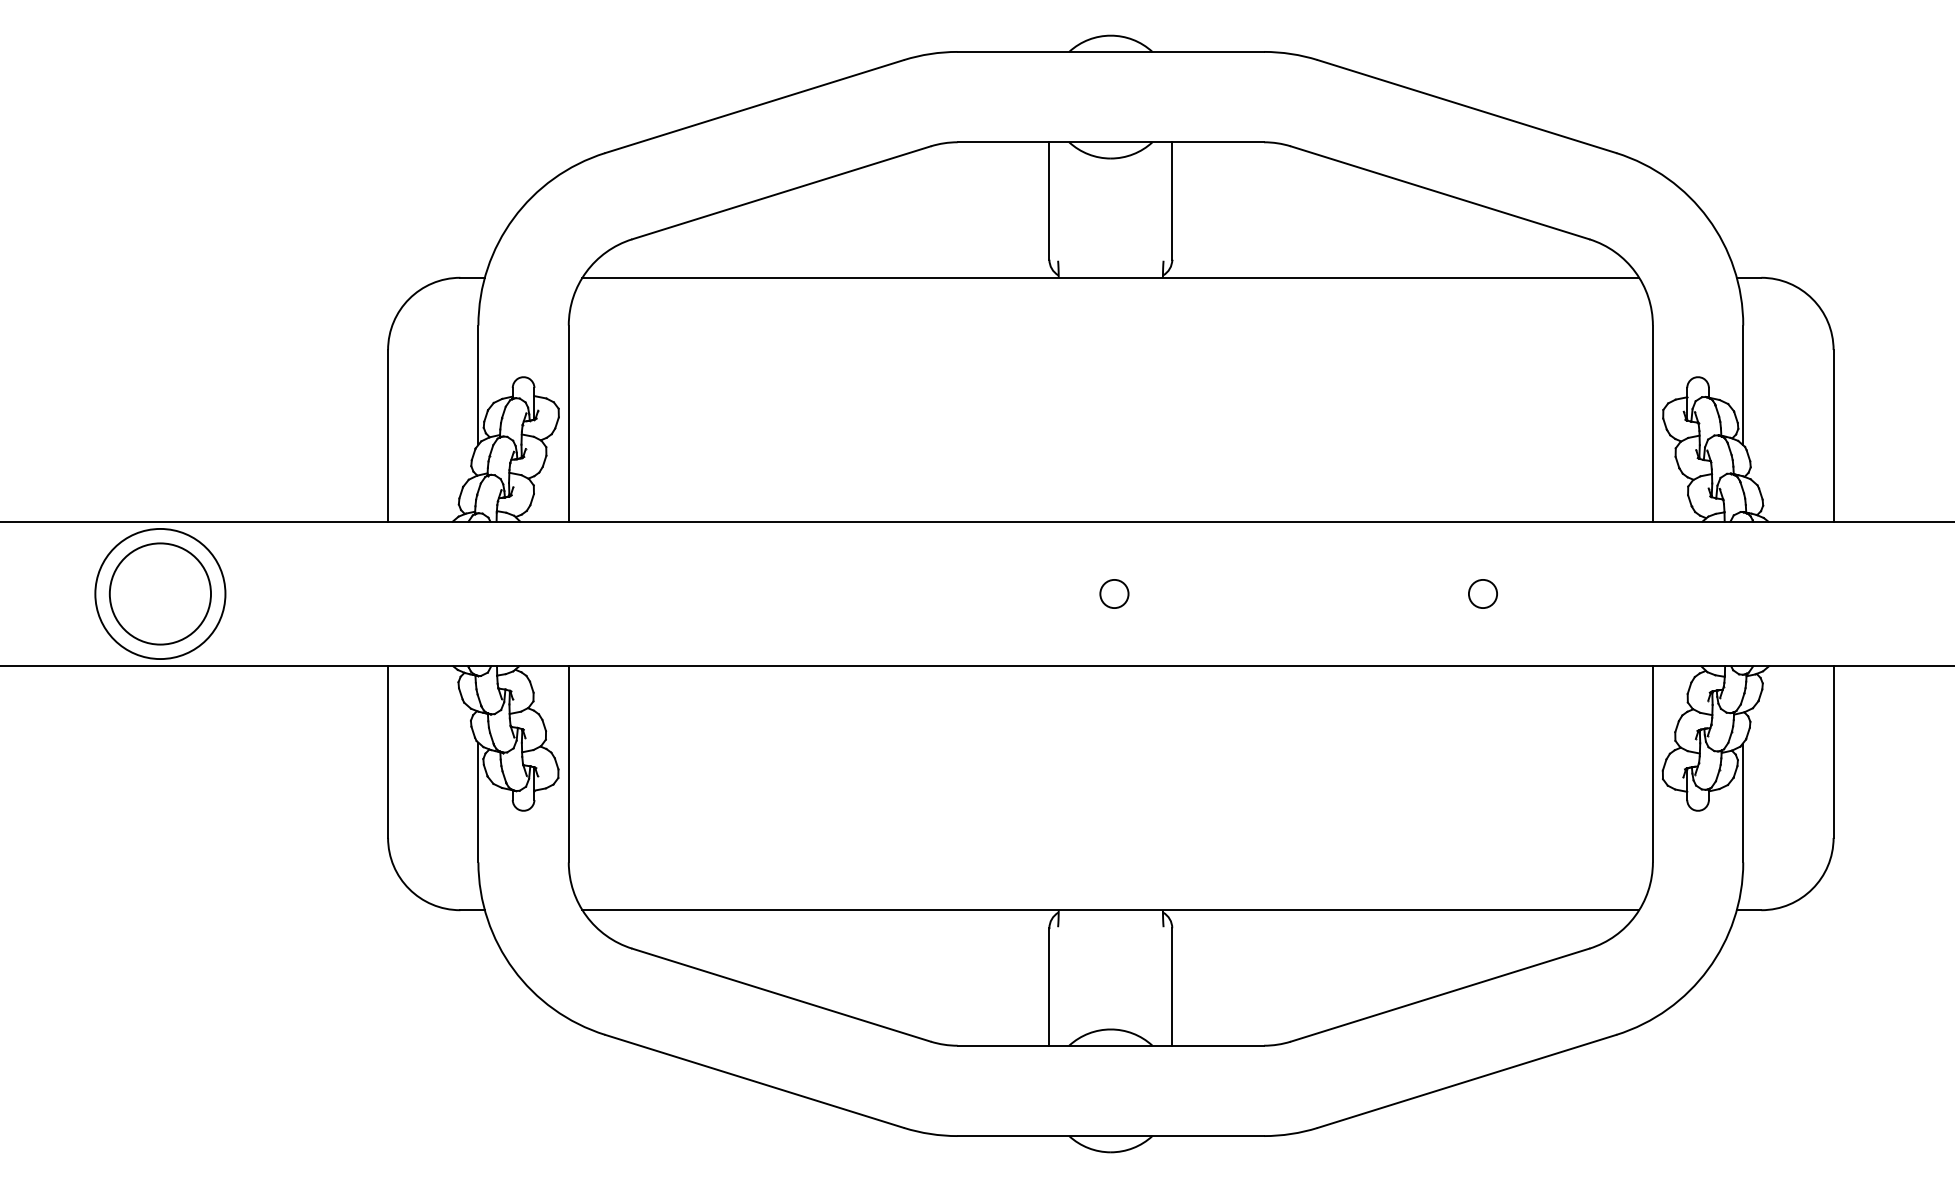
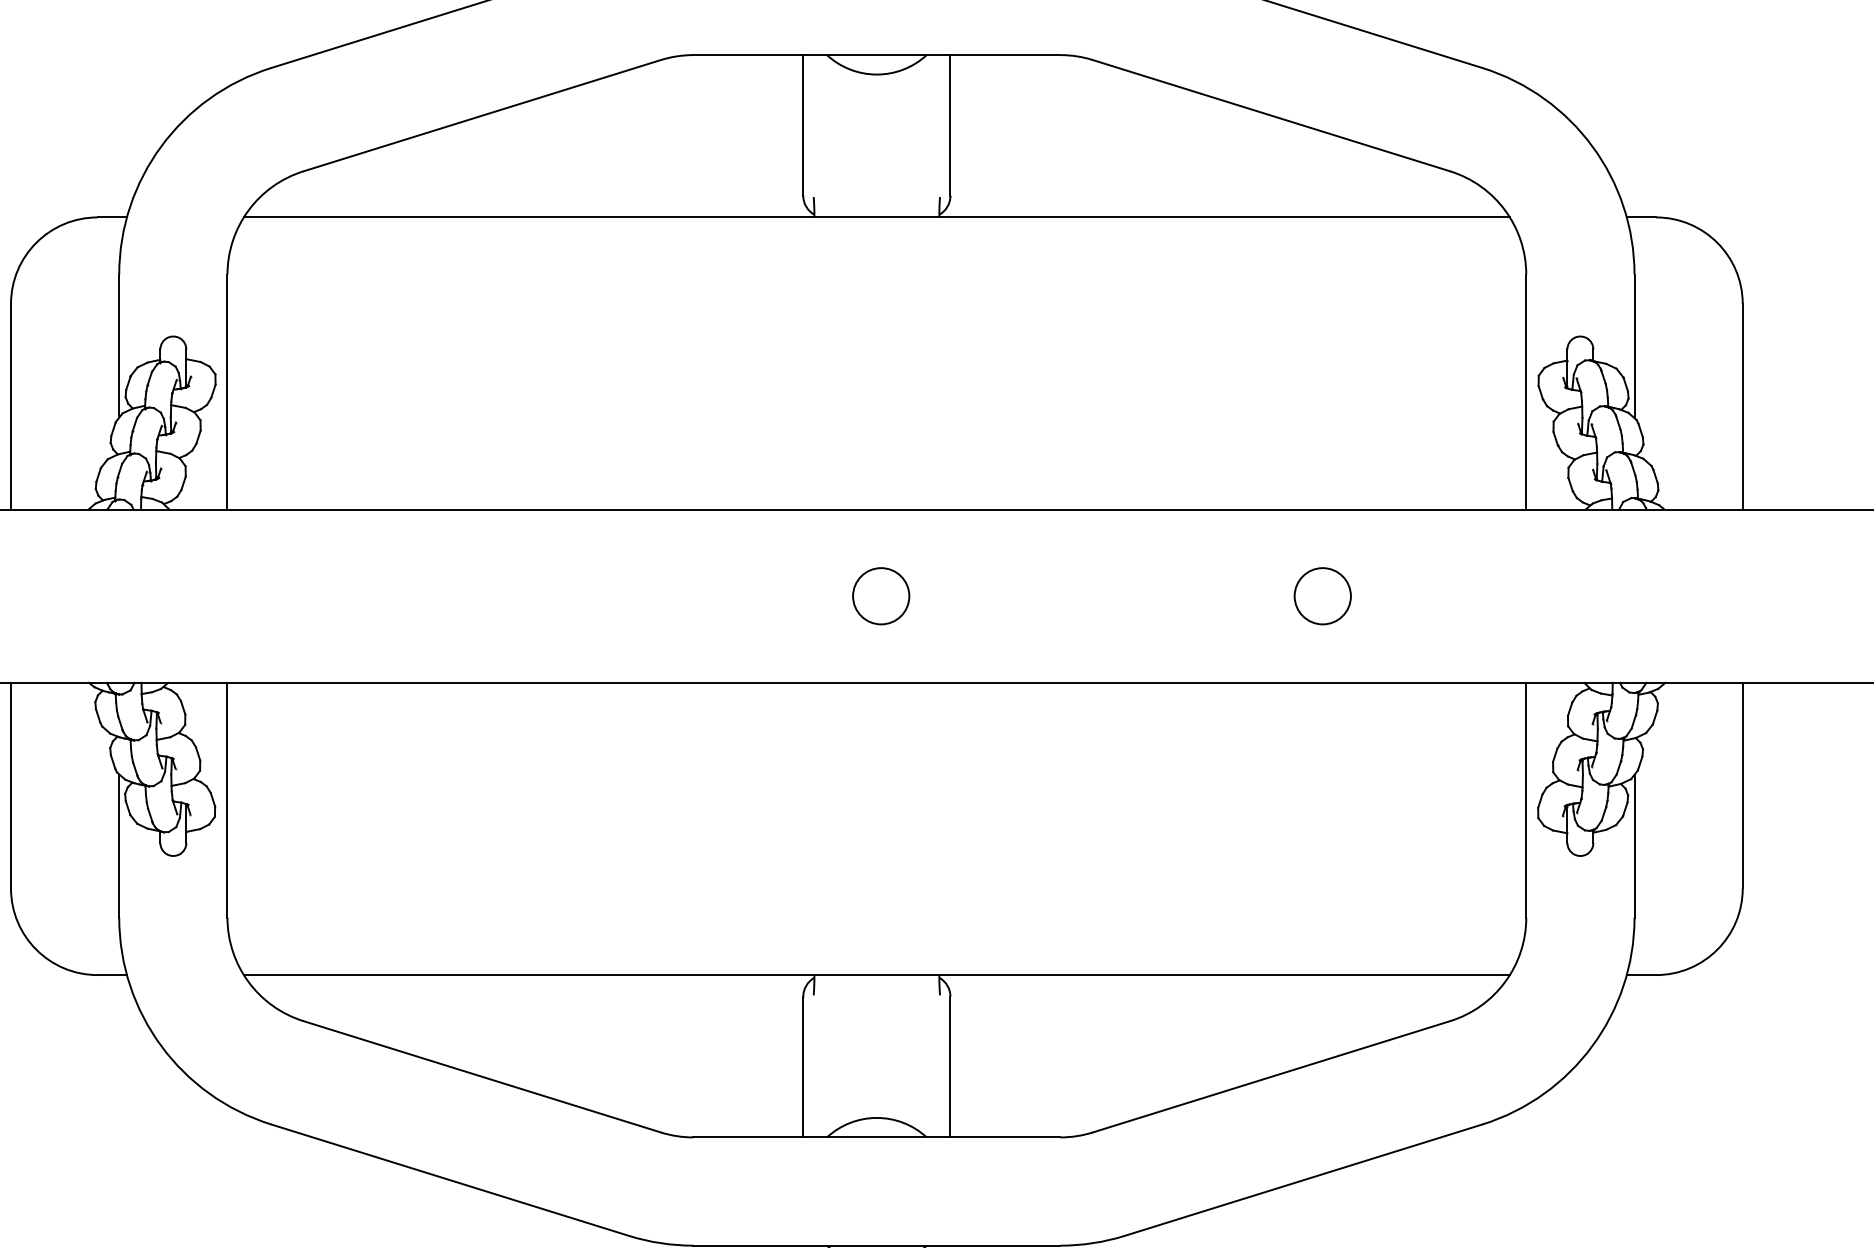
circle: (1113, 593) -> (880, 595), size x1.67
circle: (1482, 593) -> (1322, 595), size x1.67

